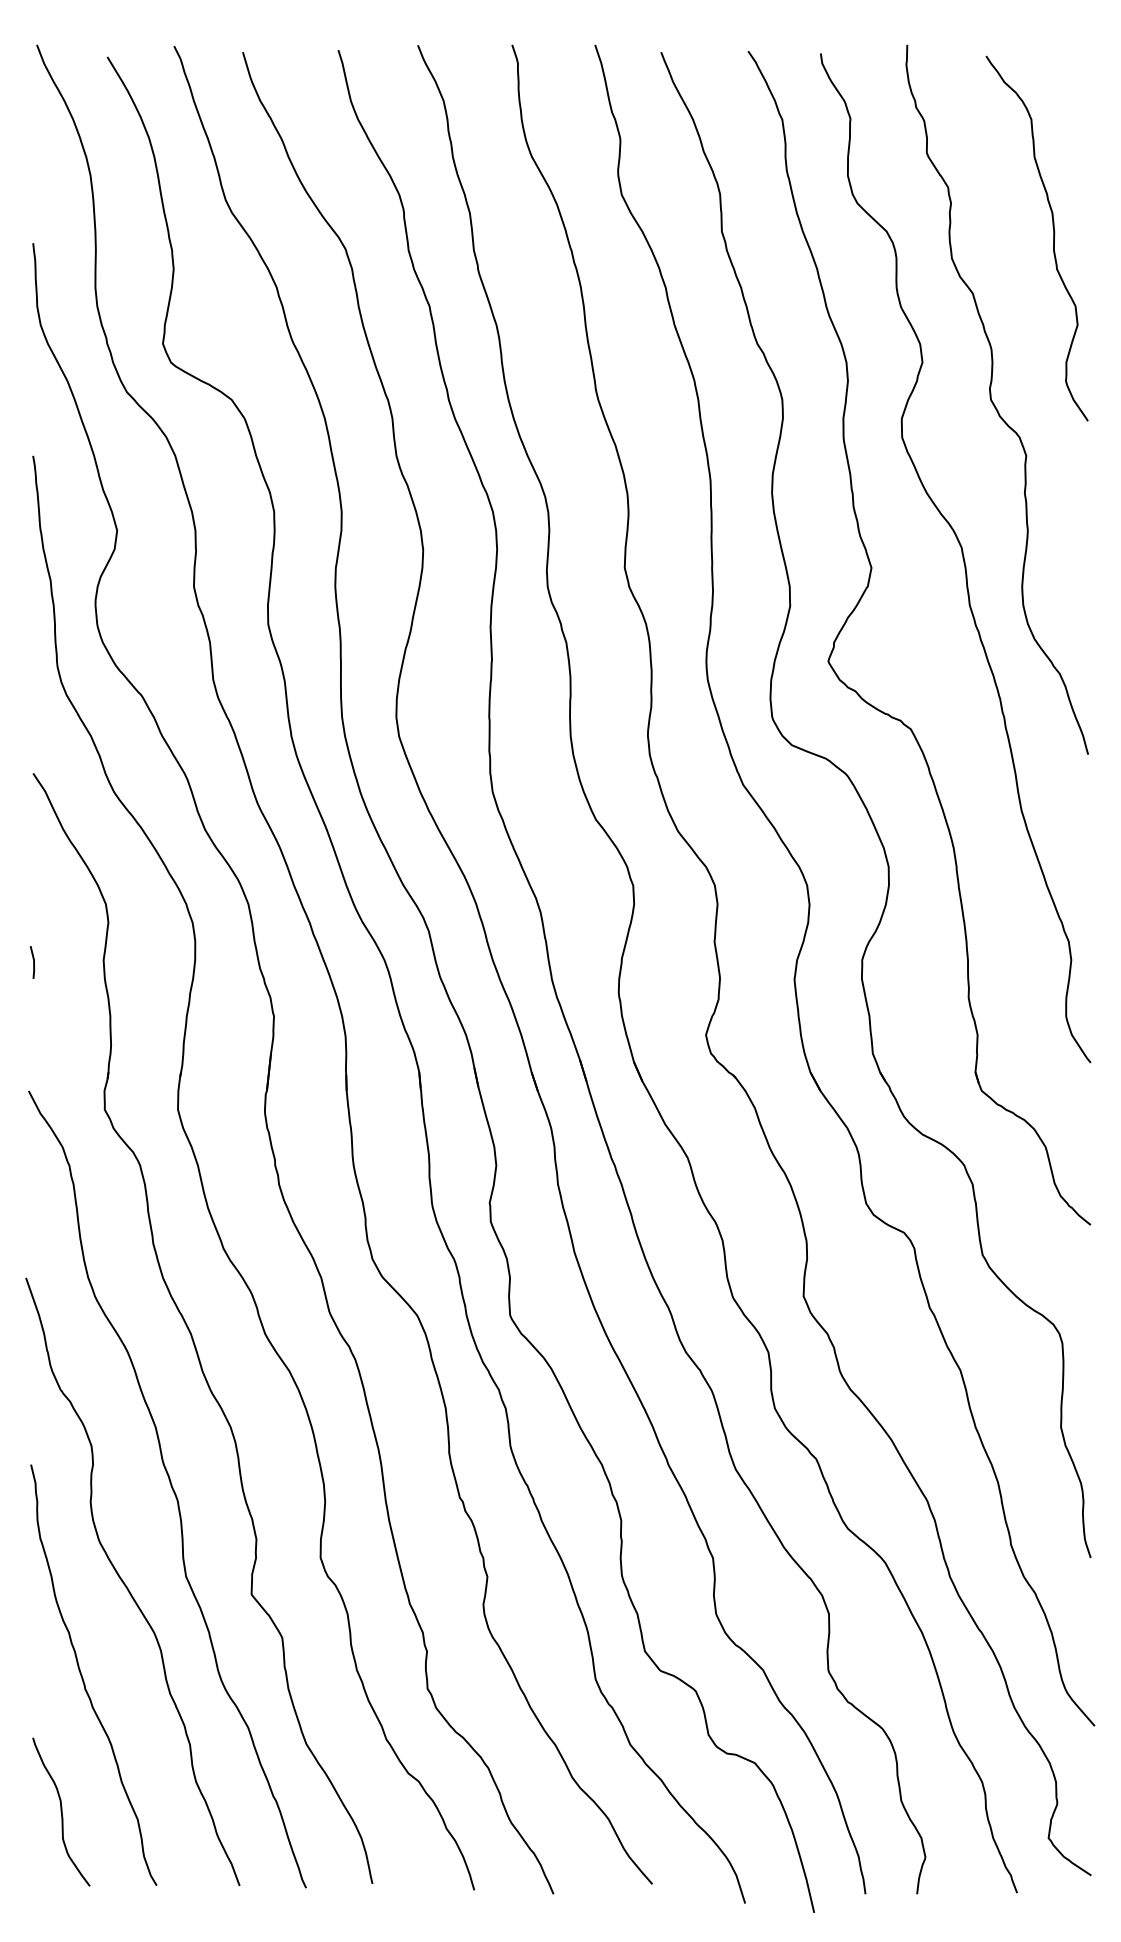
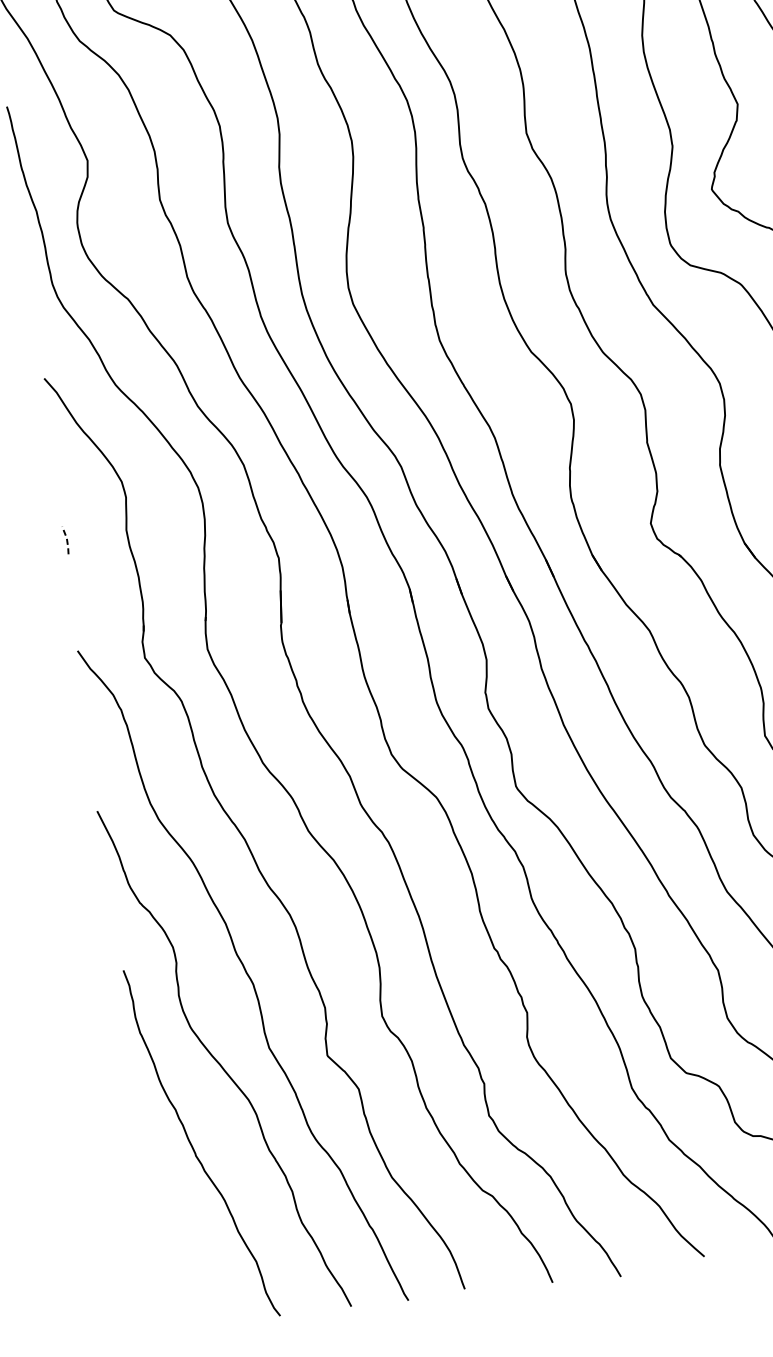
line: (34, 962) -> (67, 540), solid -> dashed
curve: (61, 1811) -> (190, 1263), removed

